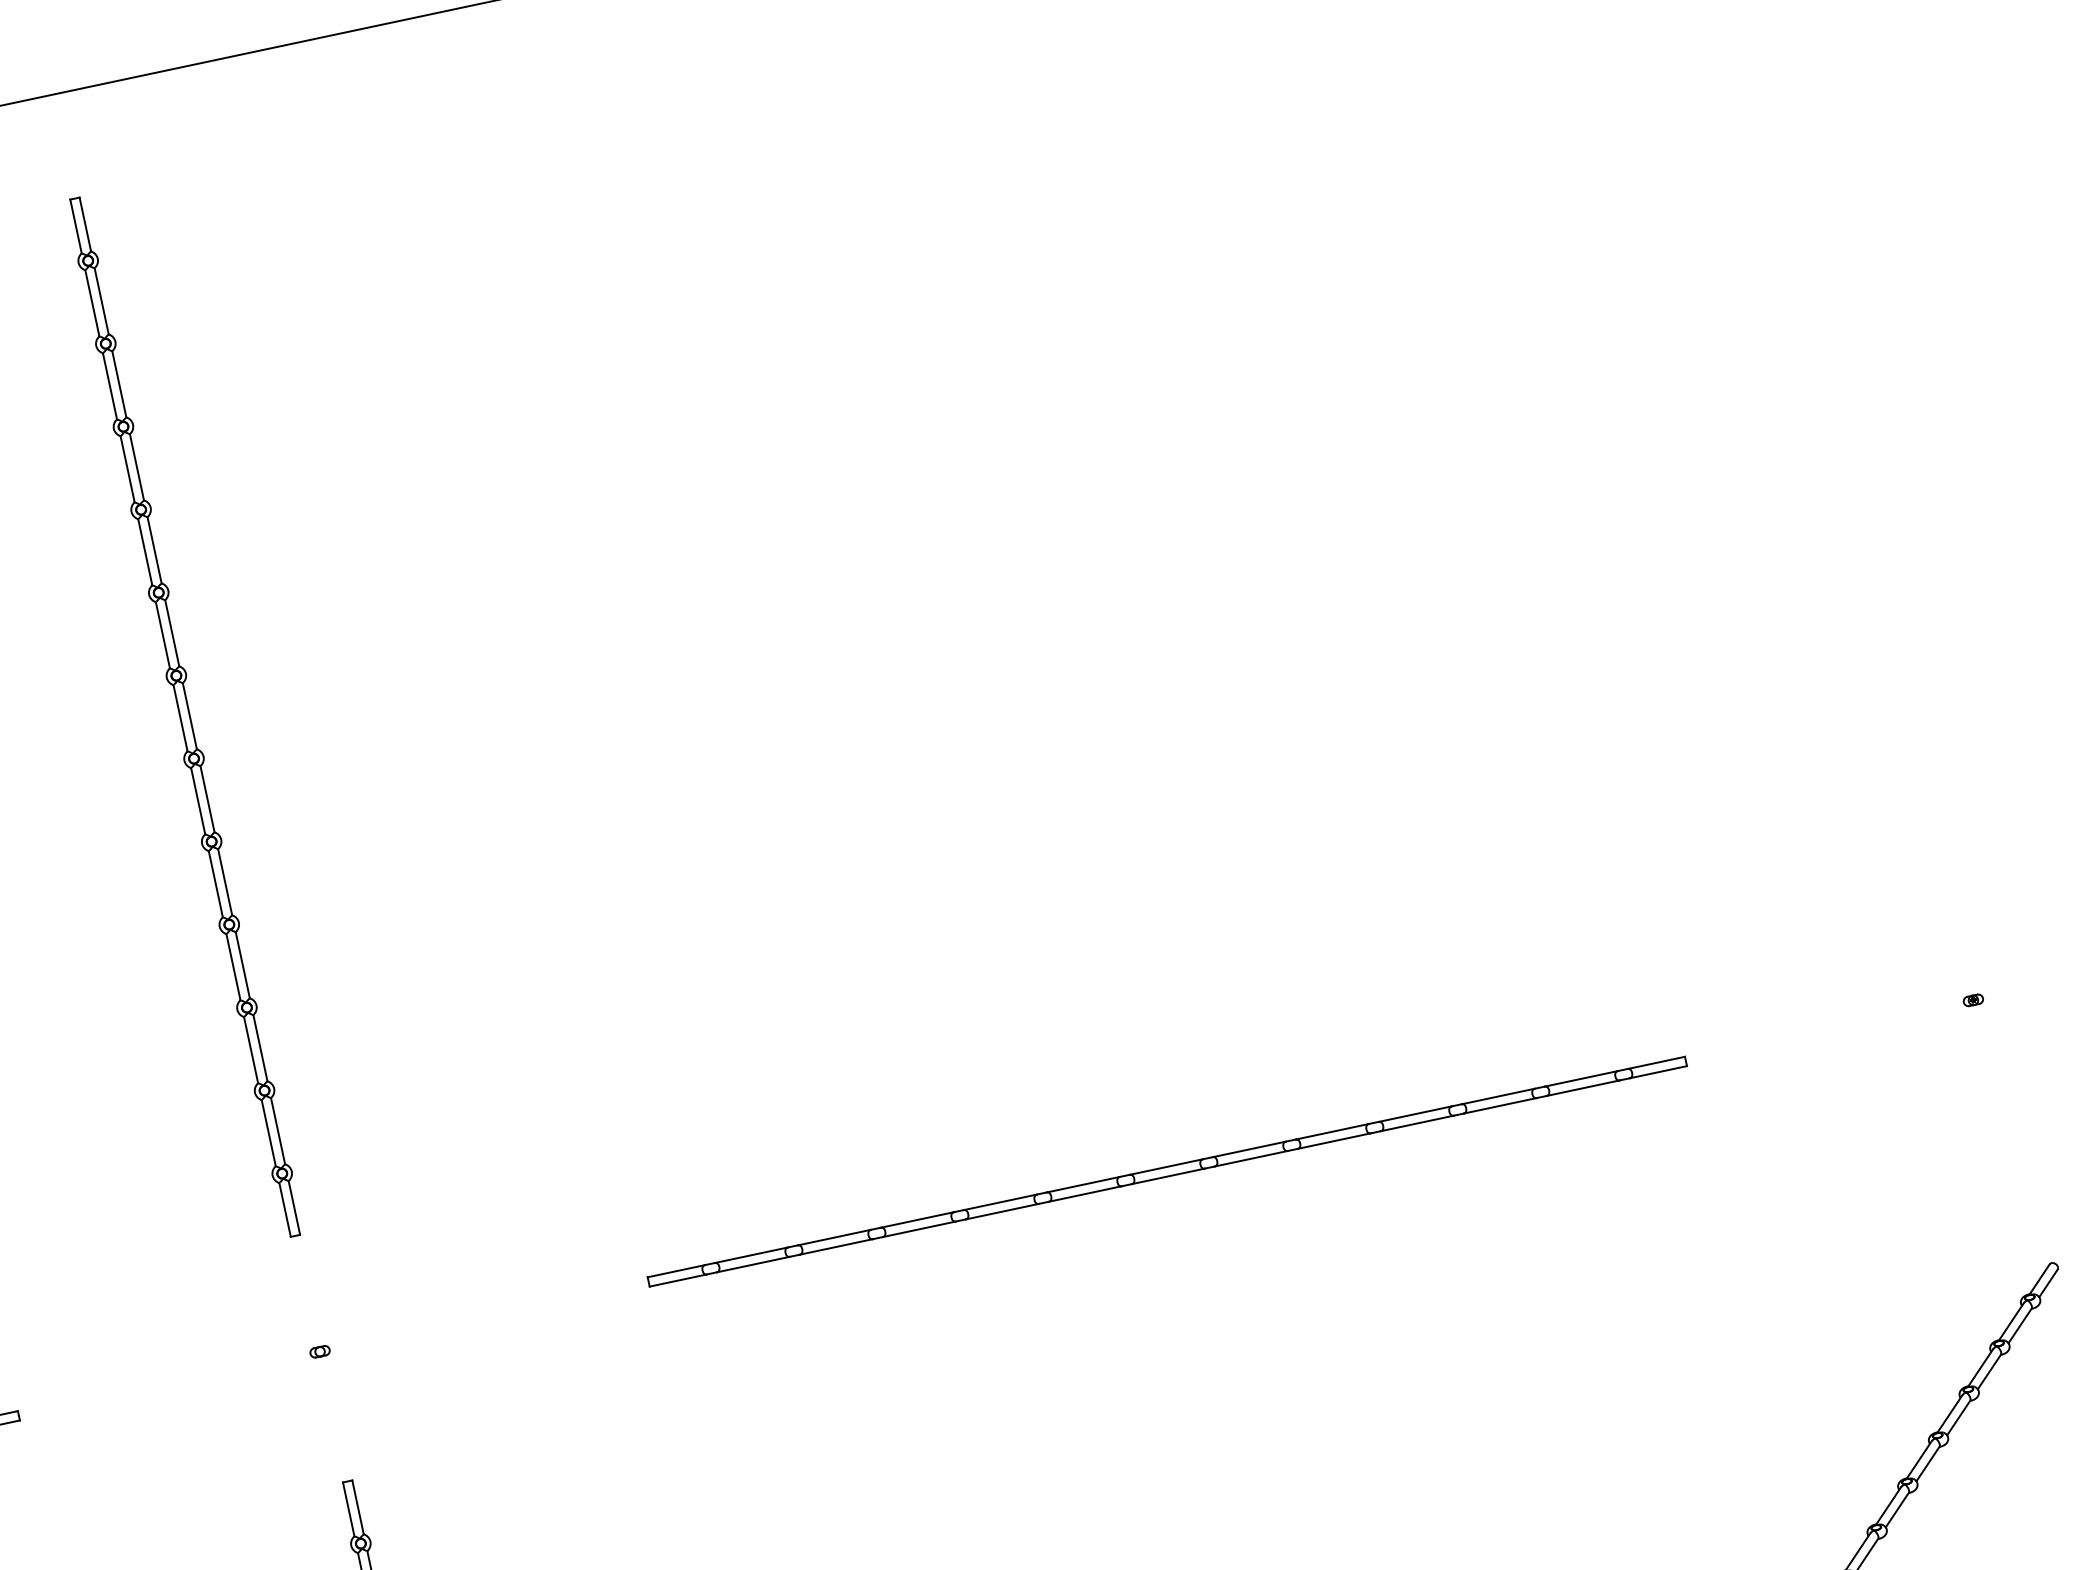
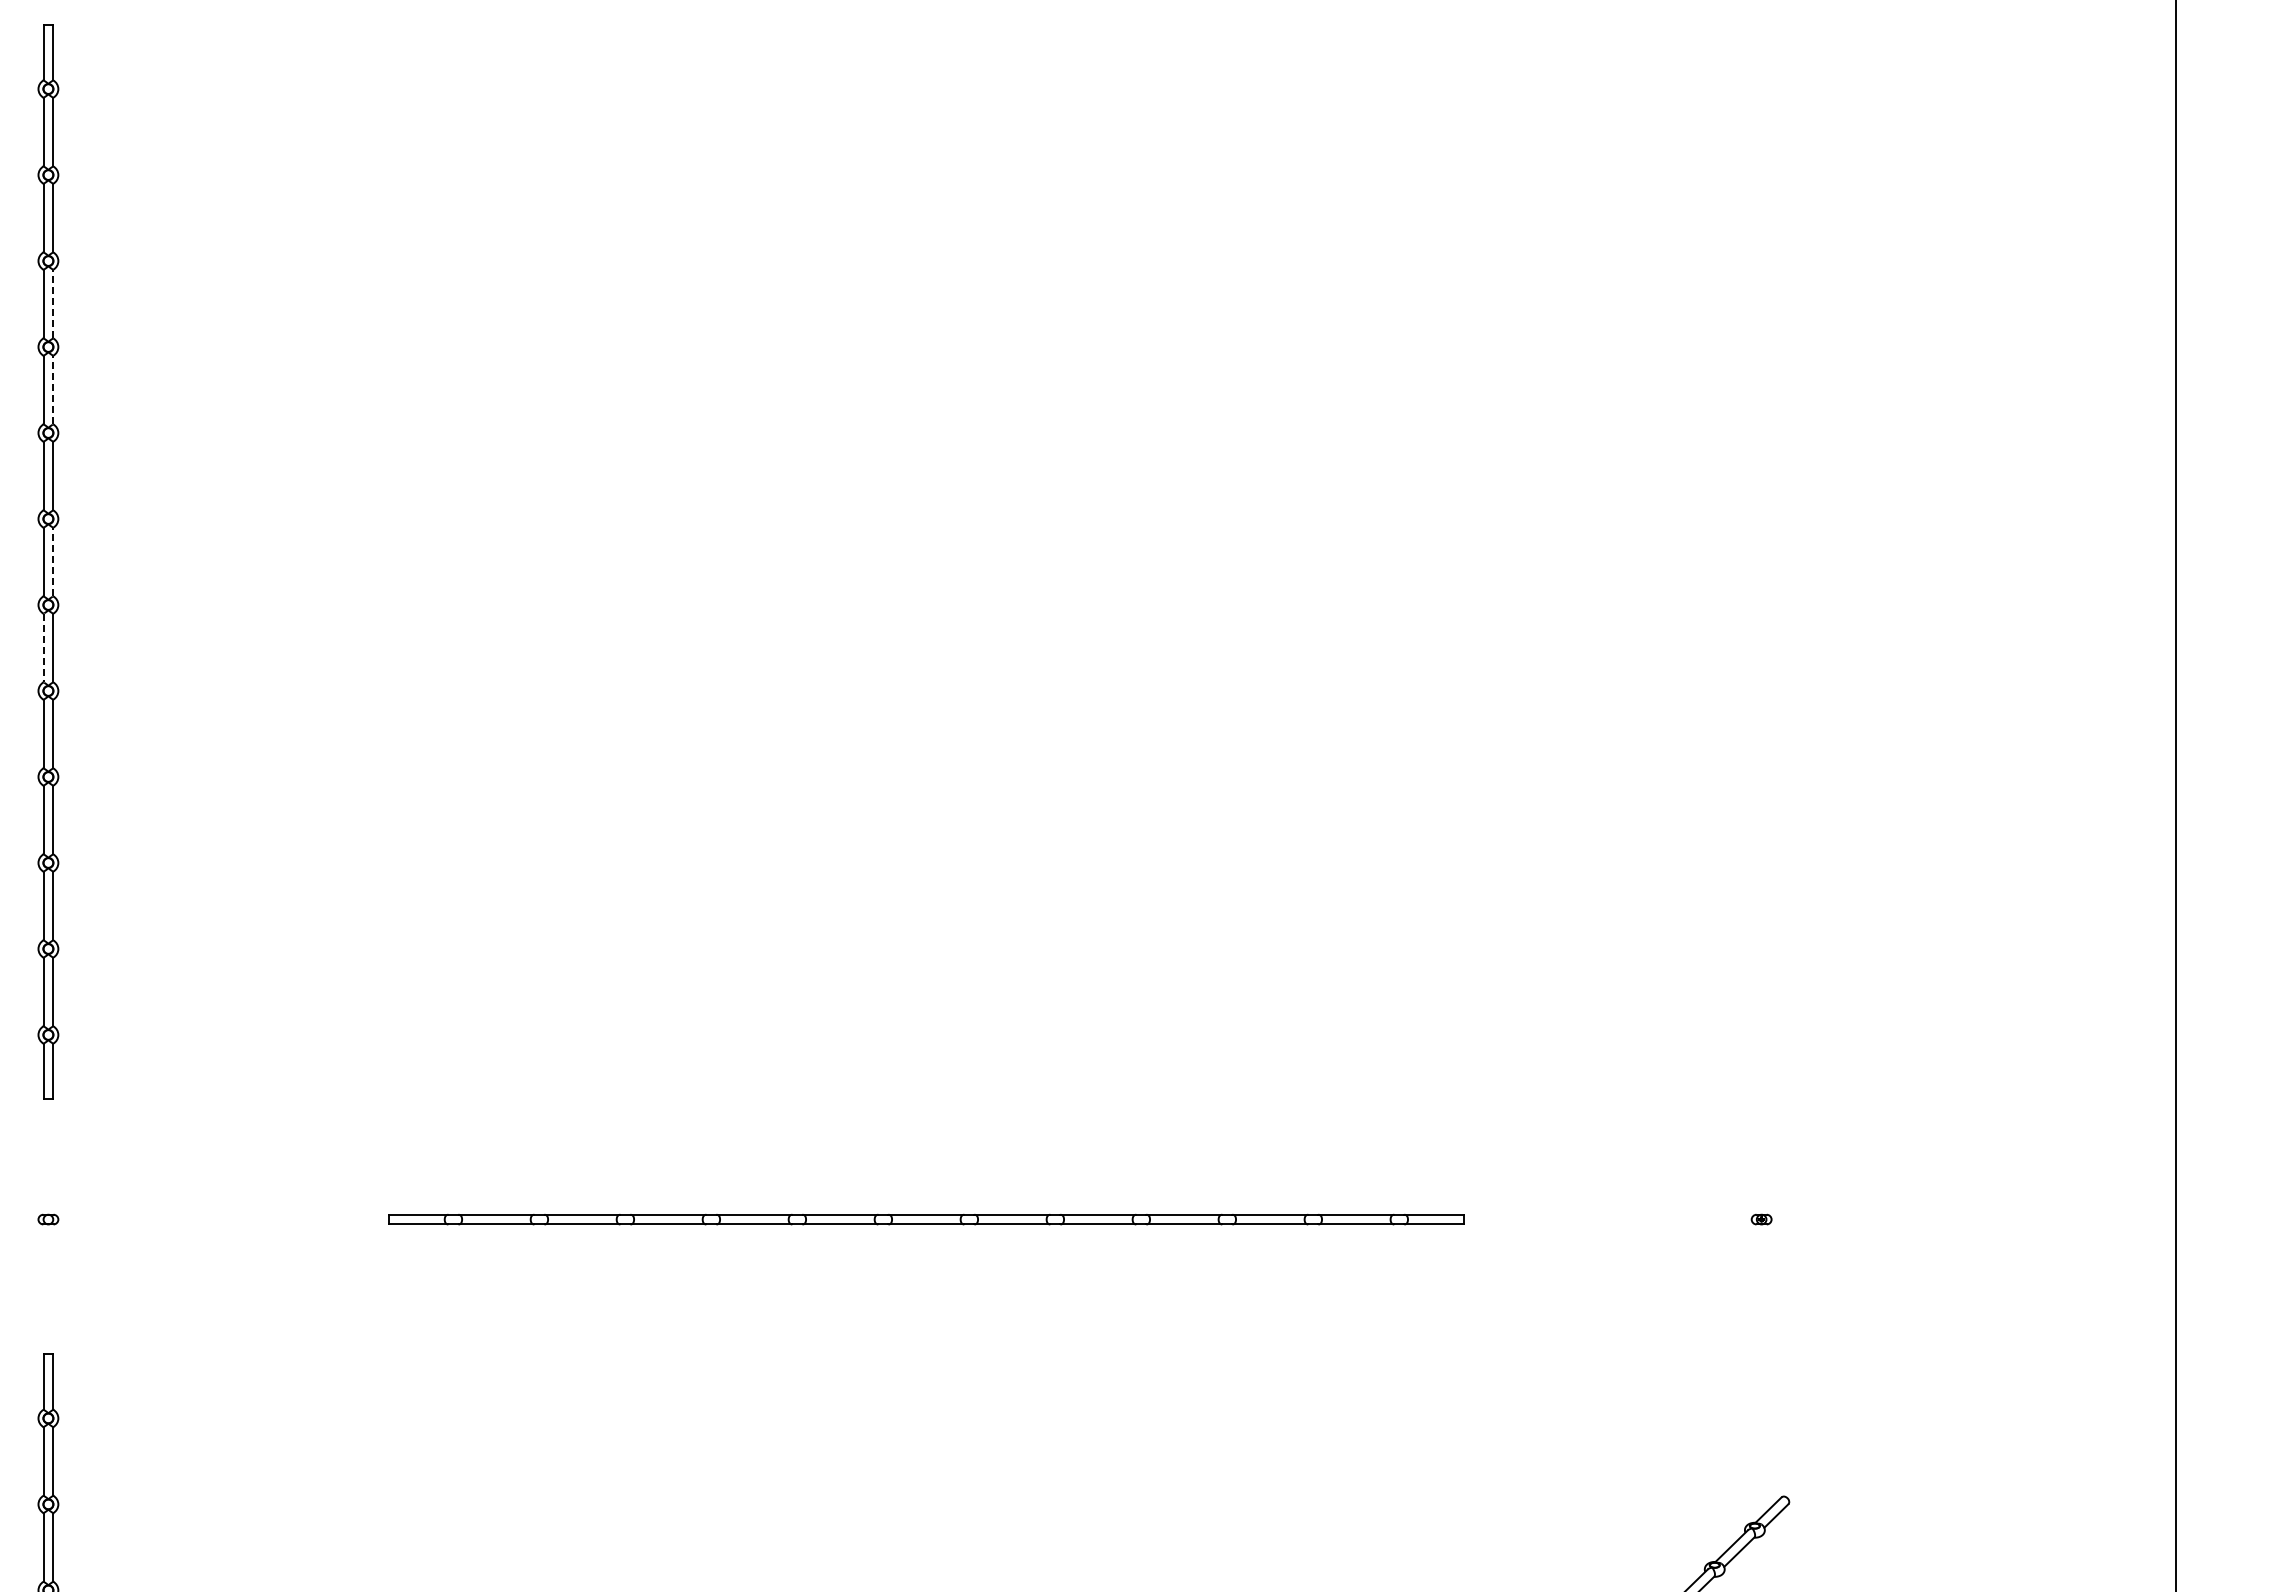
line: (137, 466) -> (53, 303), solid -> dashed
line: (154, 549) -> (53, 389), solid -> dashed
line: (189, 715) -> (53, 561), solid -> dashed
line: (198, 801) -> (43, 648), solid -> dashed

